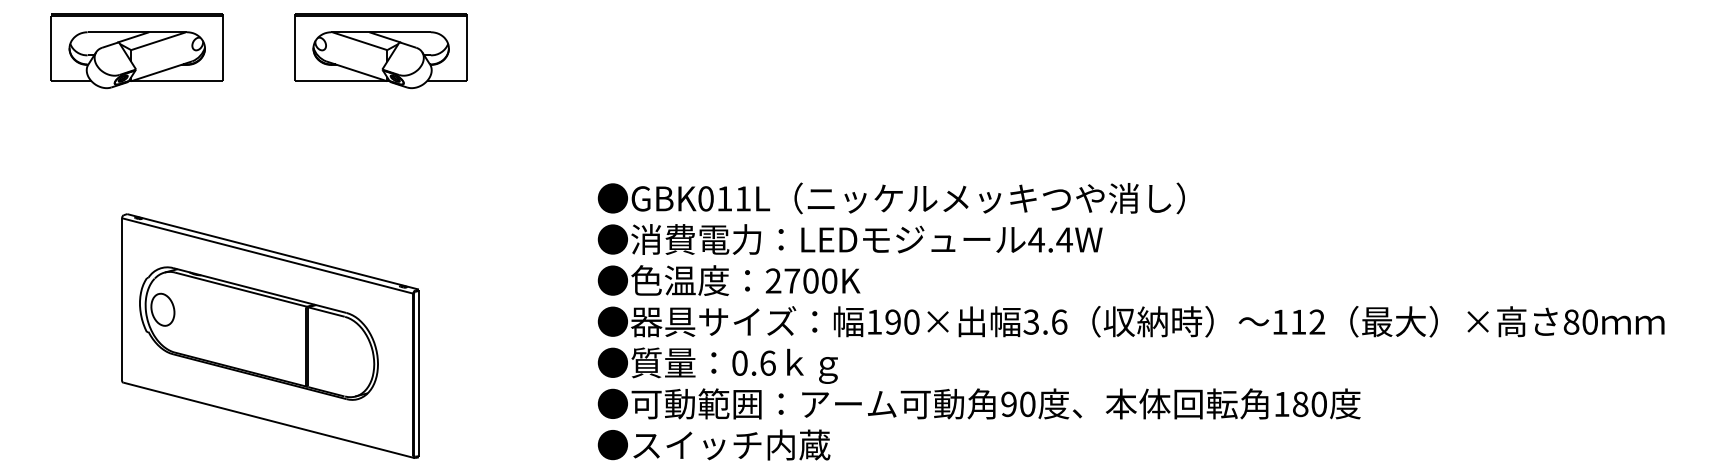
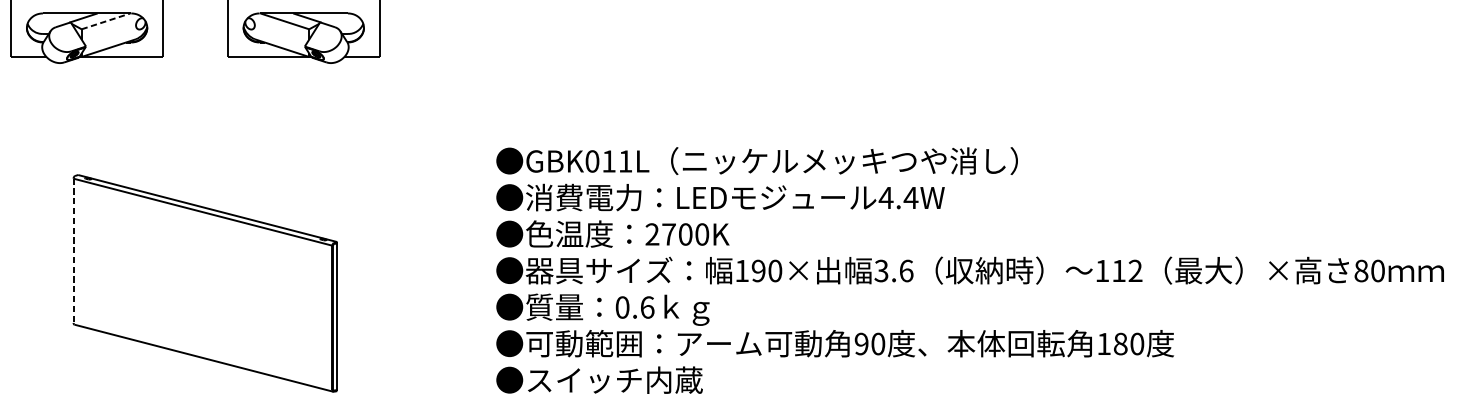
line: (158, 41) -> (105, 21), solid -> dashed
line: (122, 299) -> (73, 250), solid -> dashed
part: (258, 333) -> (194, 281), removed

